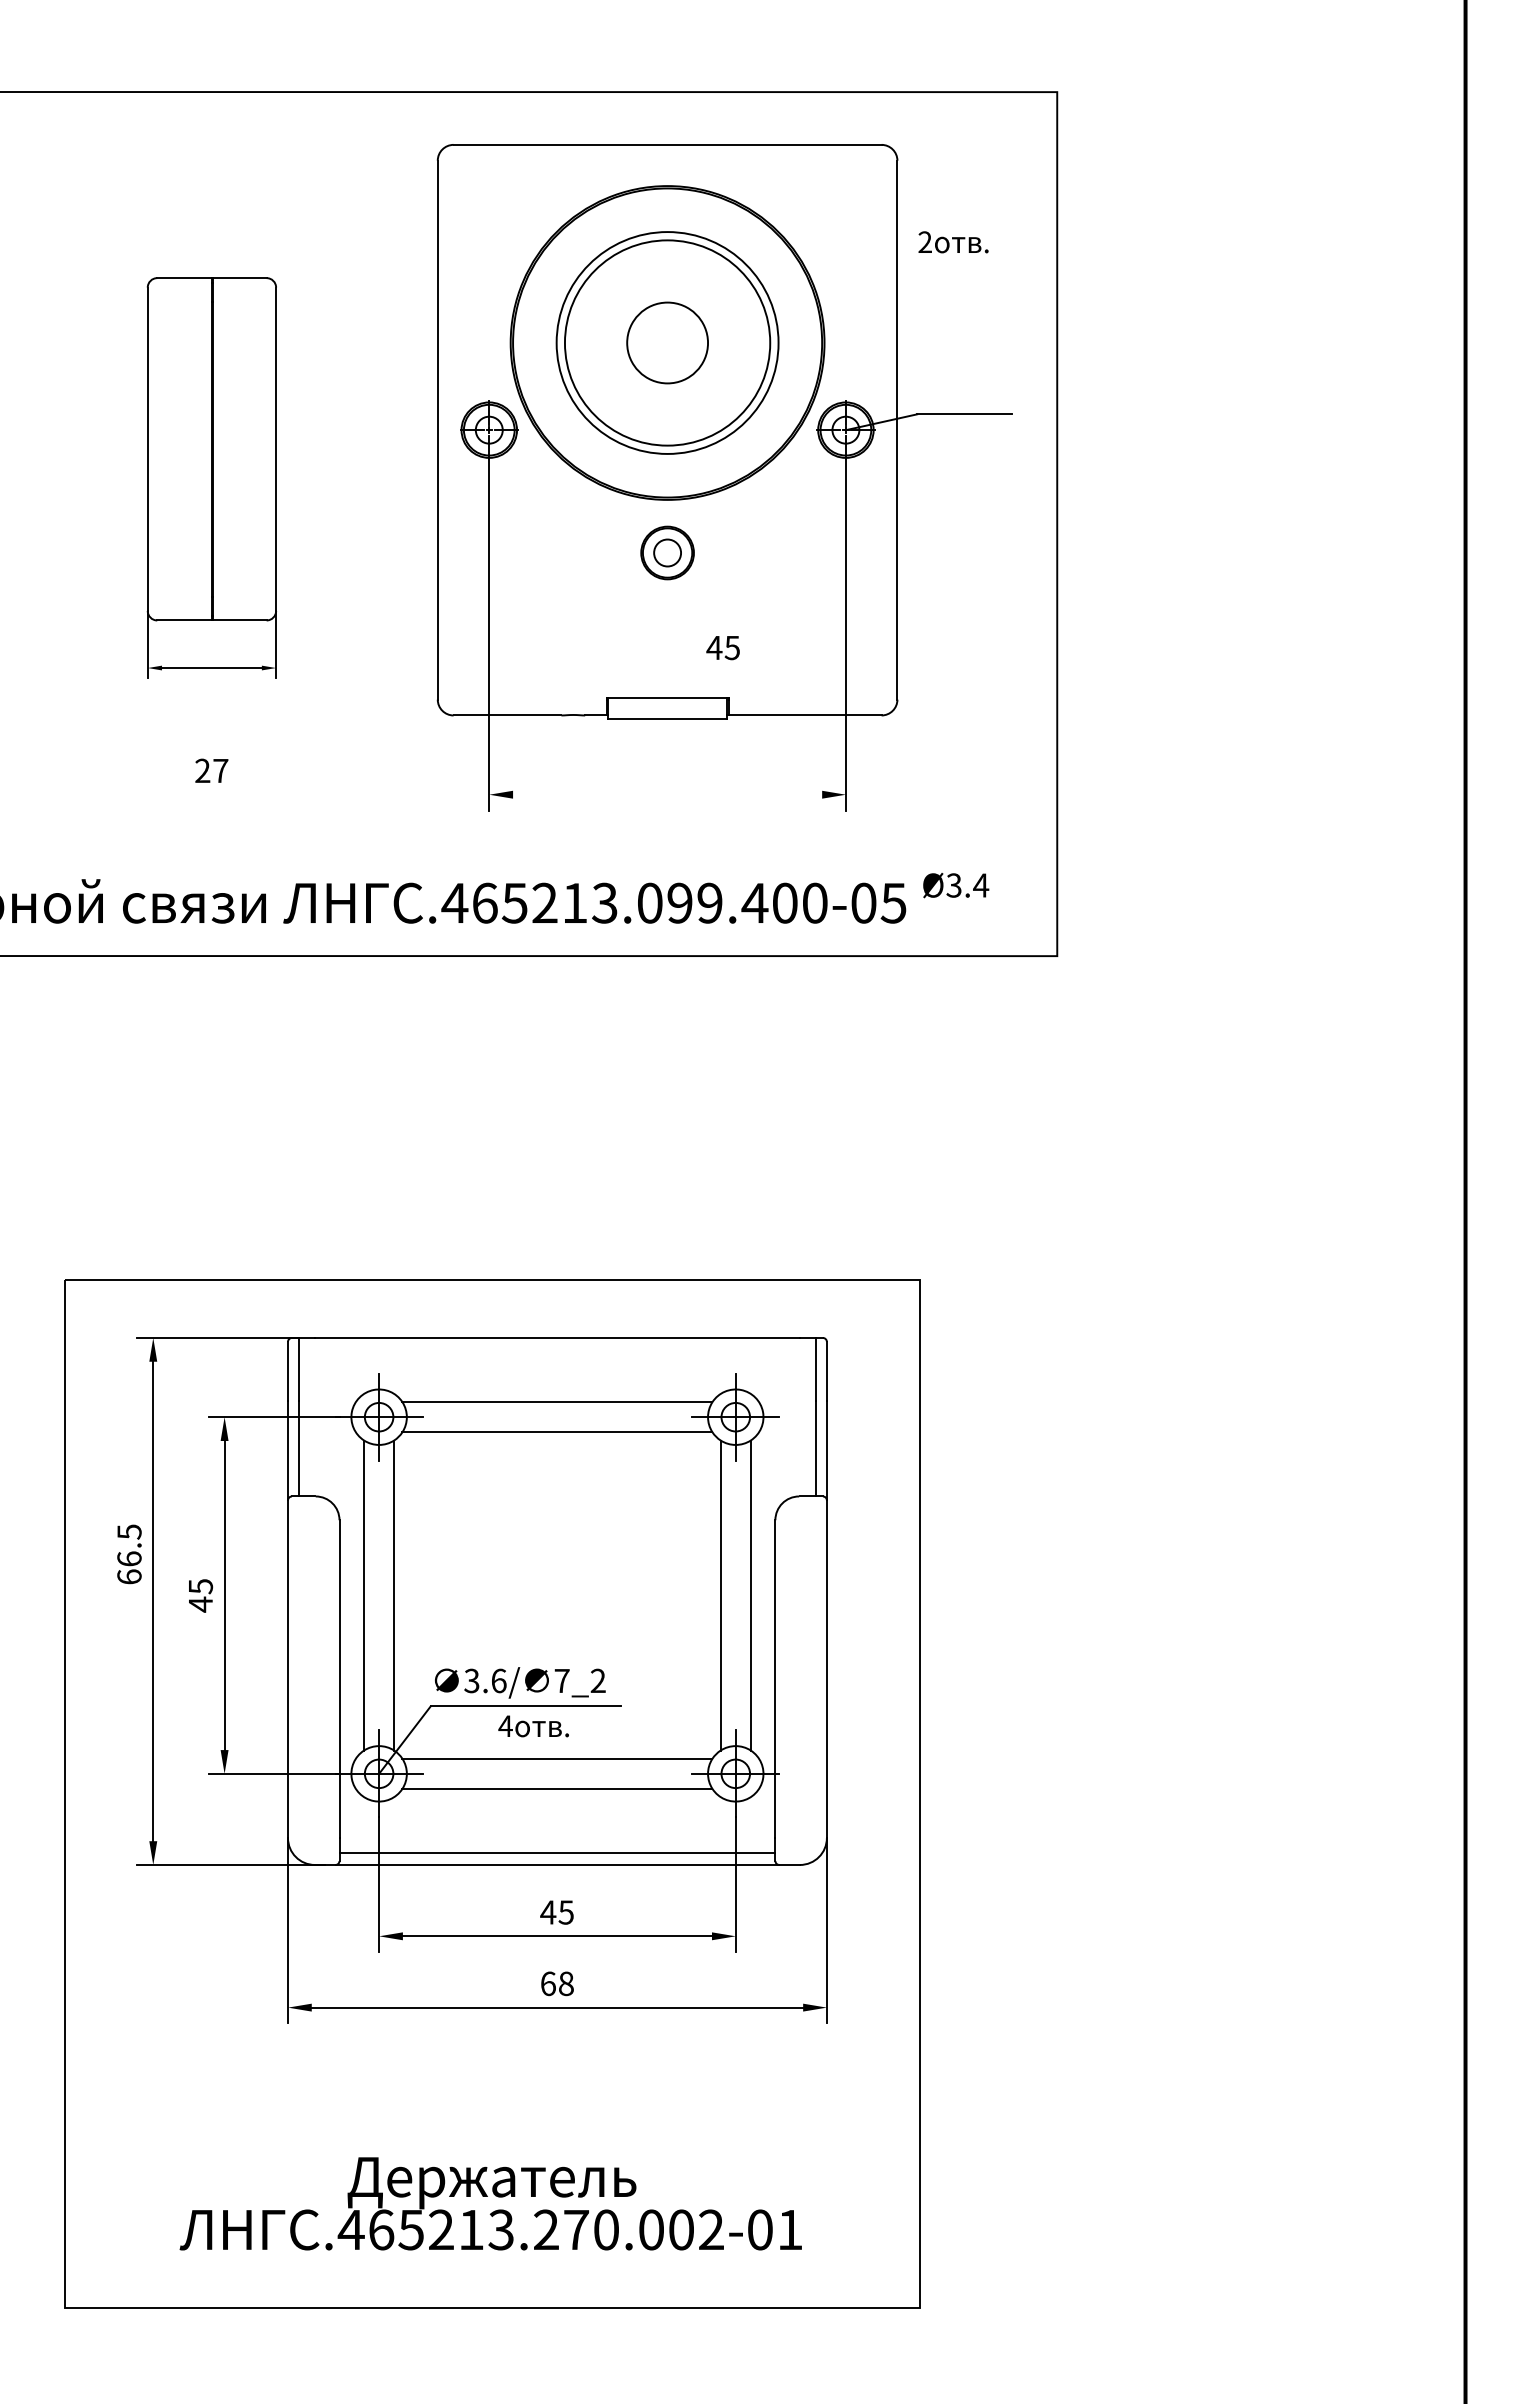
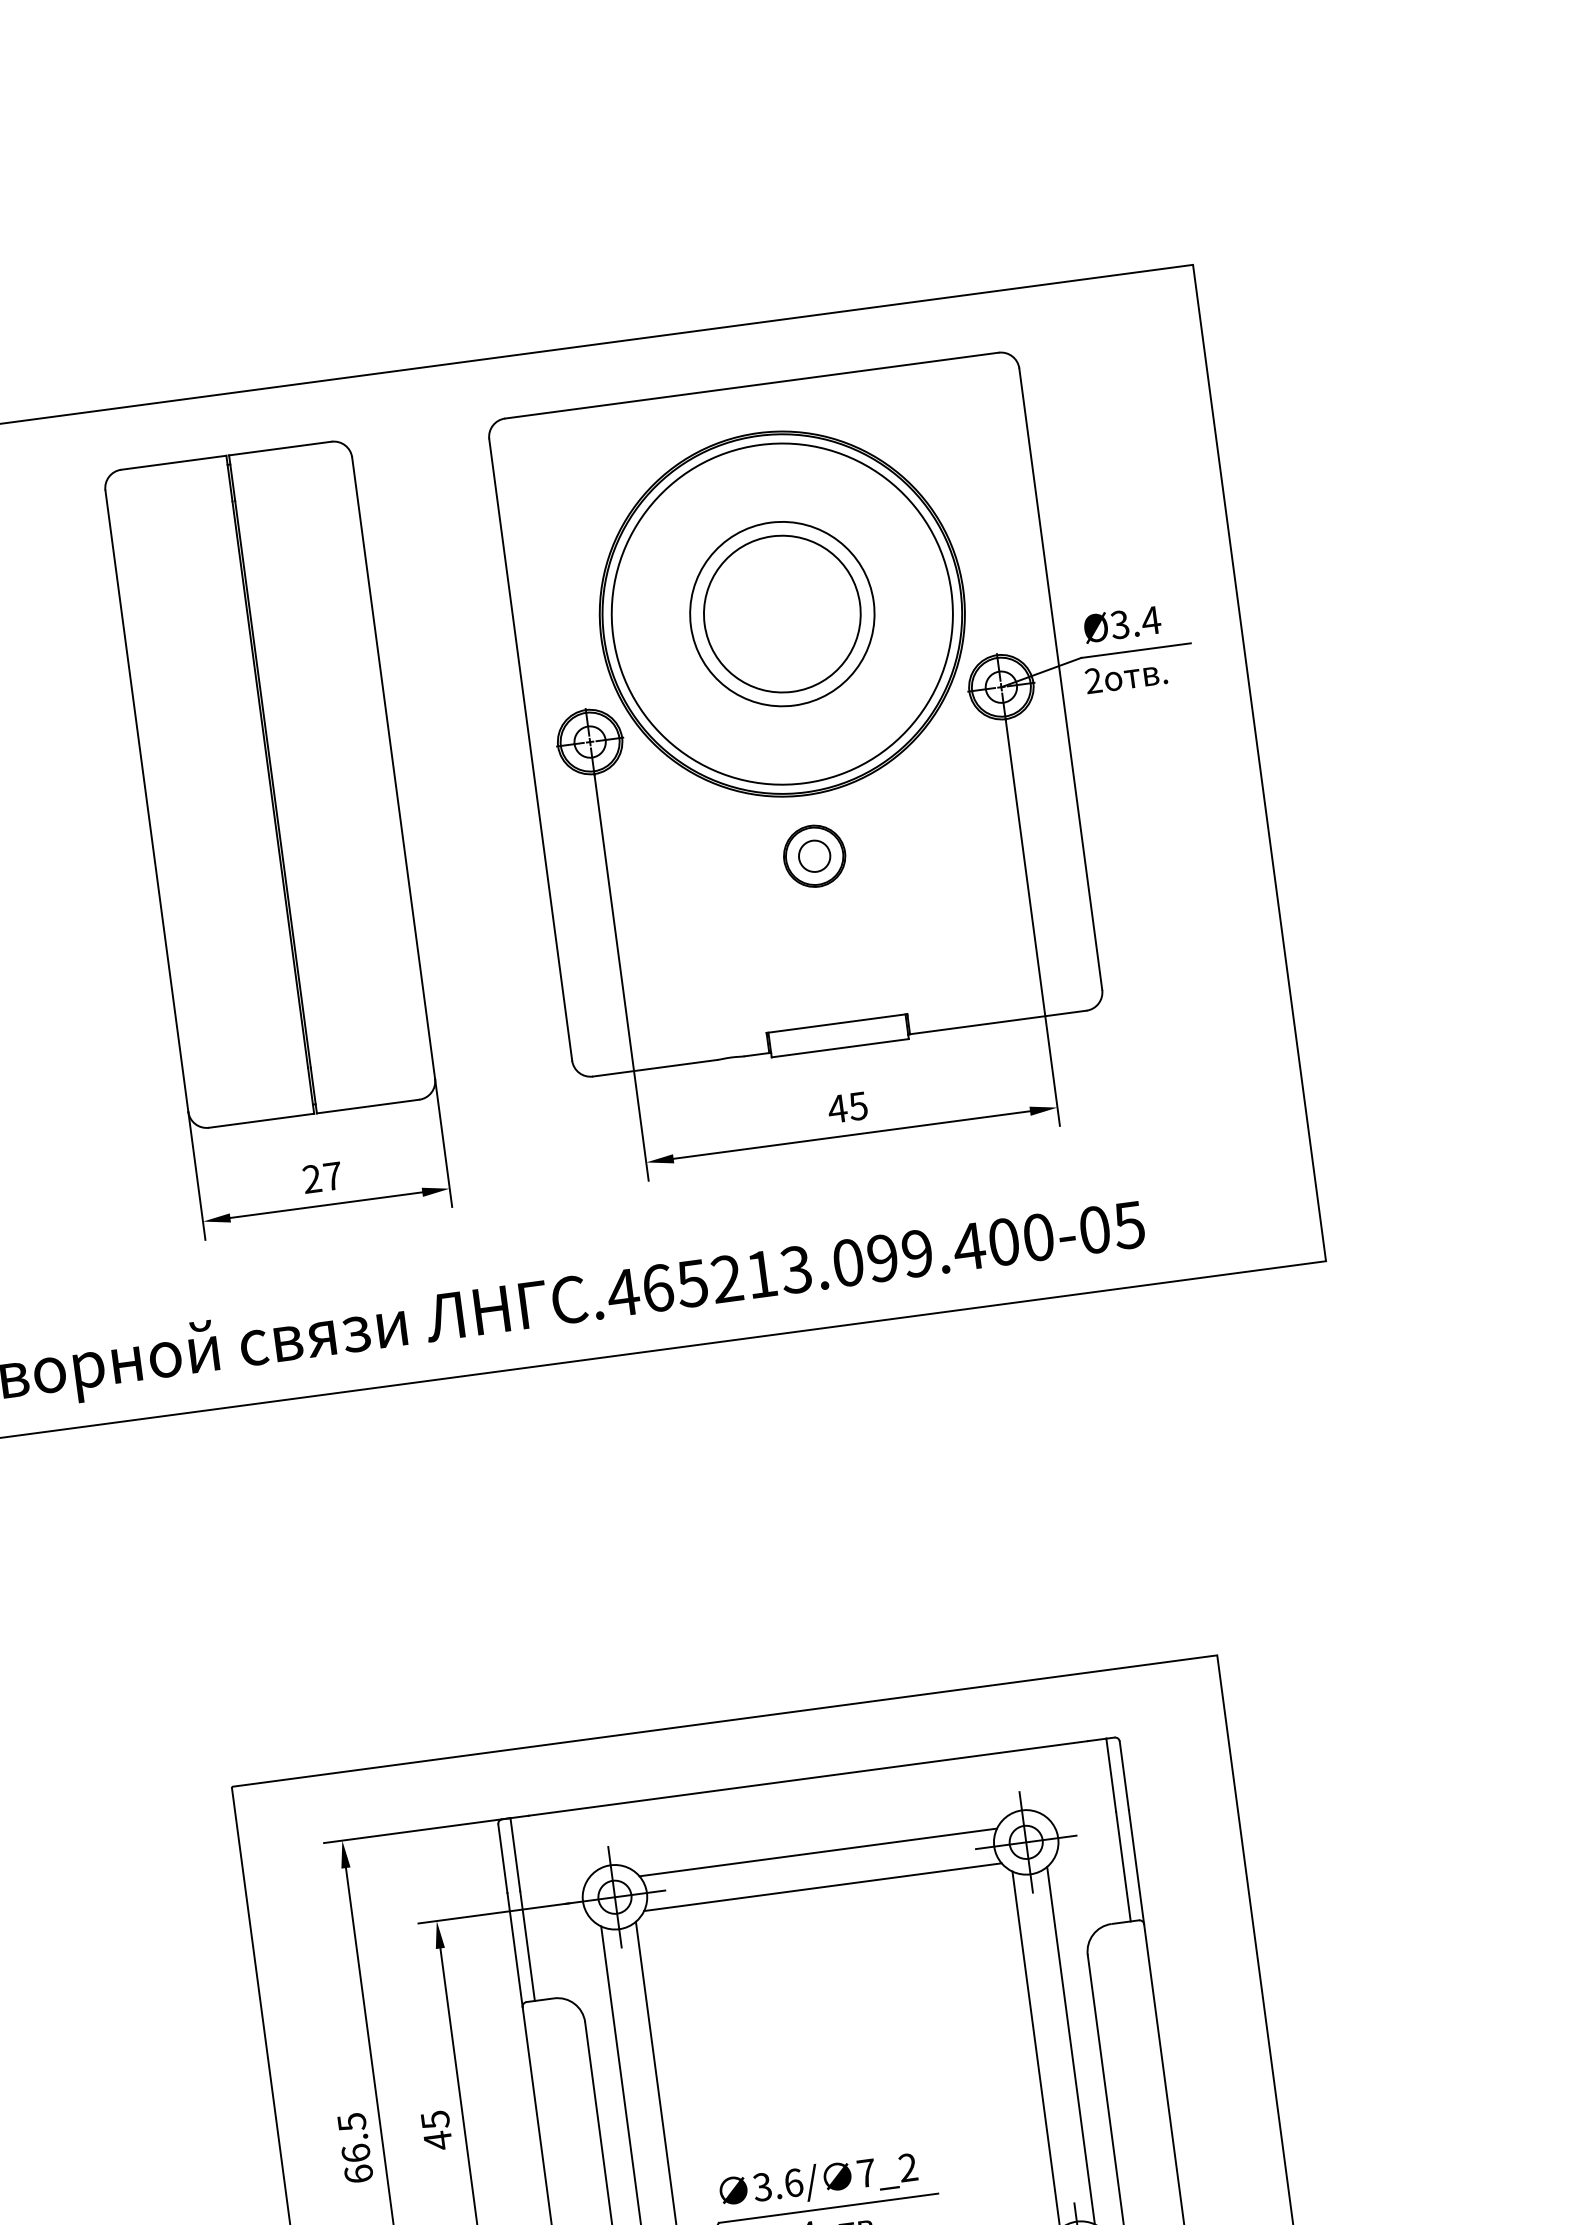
text: (953, 242) -> (1126, 676), moved
circle: (667, 342) -> (782, 613), size x0.71
circle: (667, 342) -> (782, 613), size x1.43
circle: (667, 342) -> (782, 613), size x1.67
part: (211, 477) -> (277, 839), size x1.67
text: (722, 648) -> (847, 1108), moved
line: (667, 794) -> (851, 1134), added
text: (956, 885) -> (1122, 624), moved
text: (129, 1554) -> (355, 2148), moved

